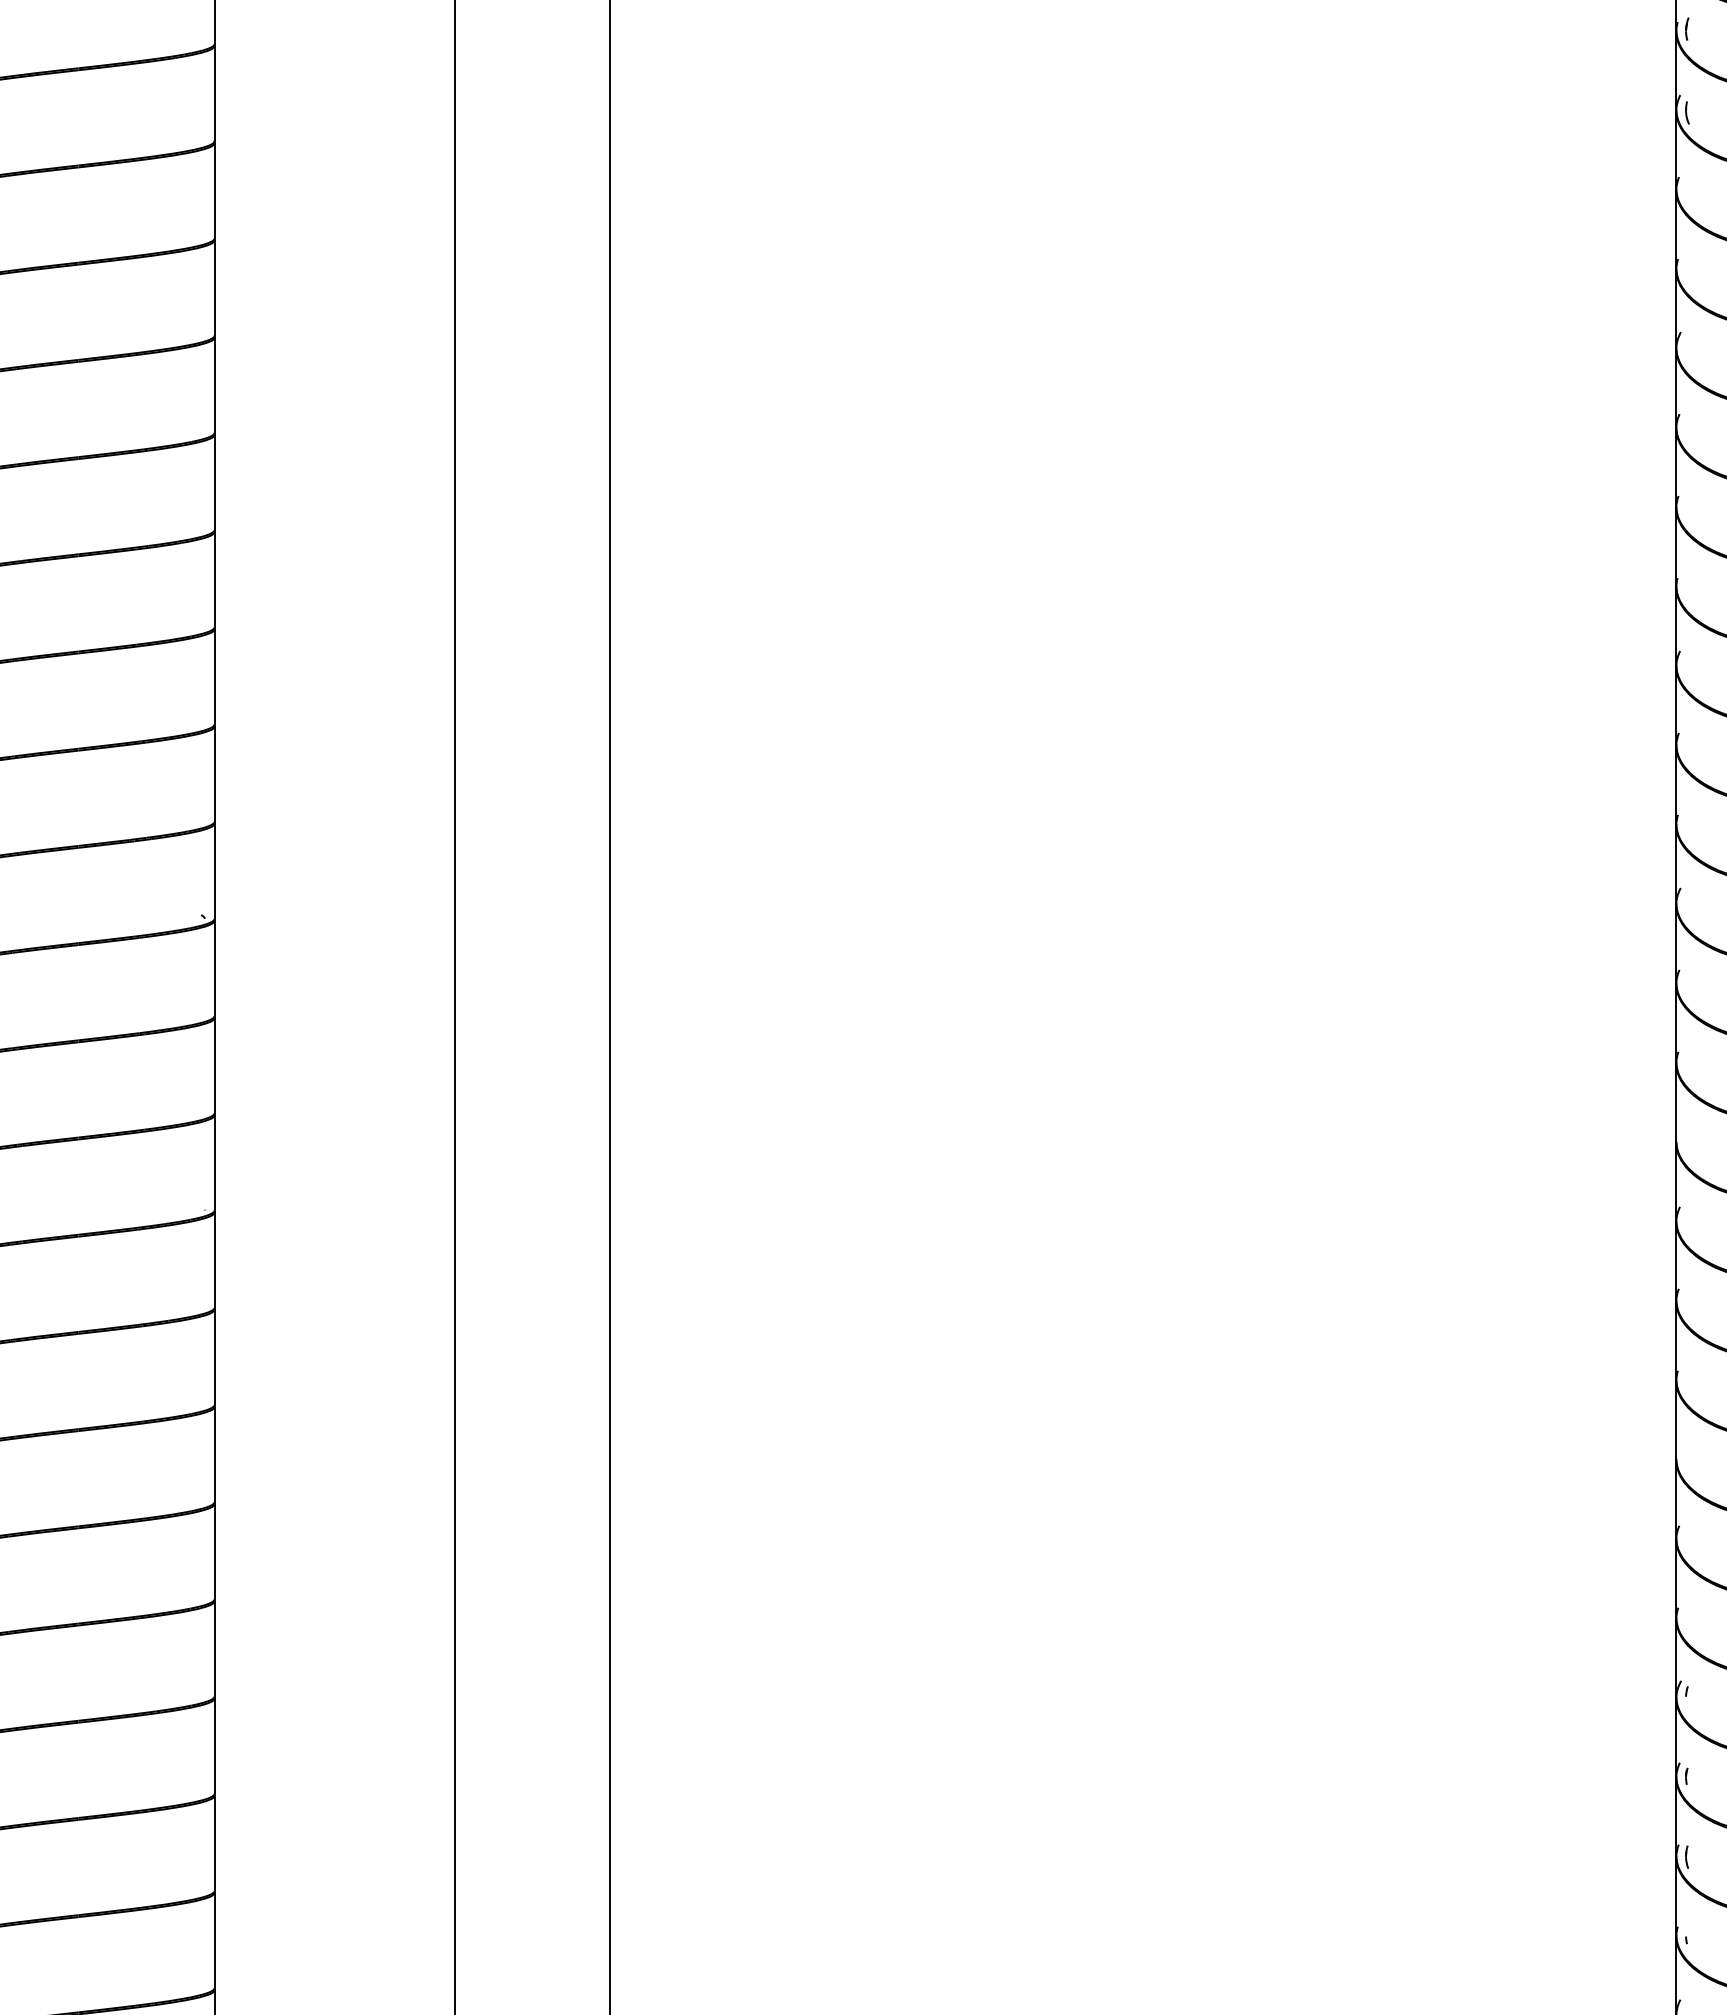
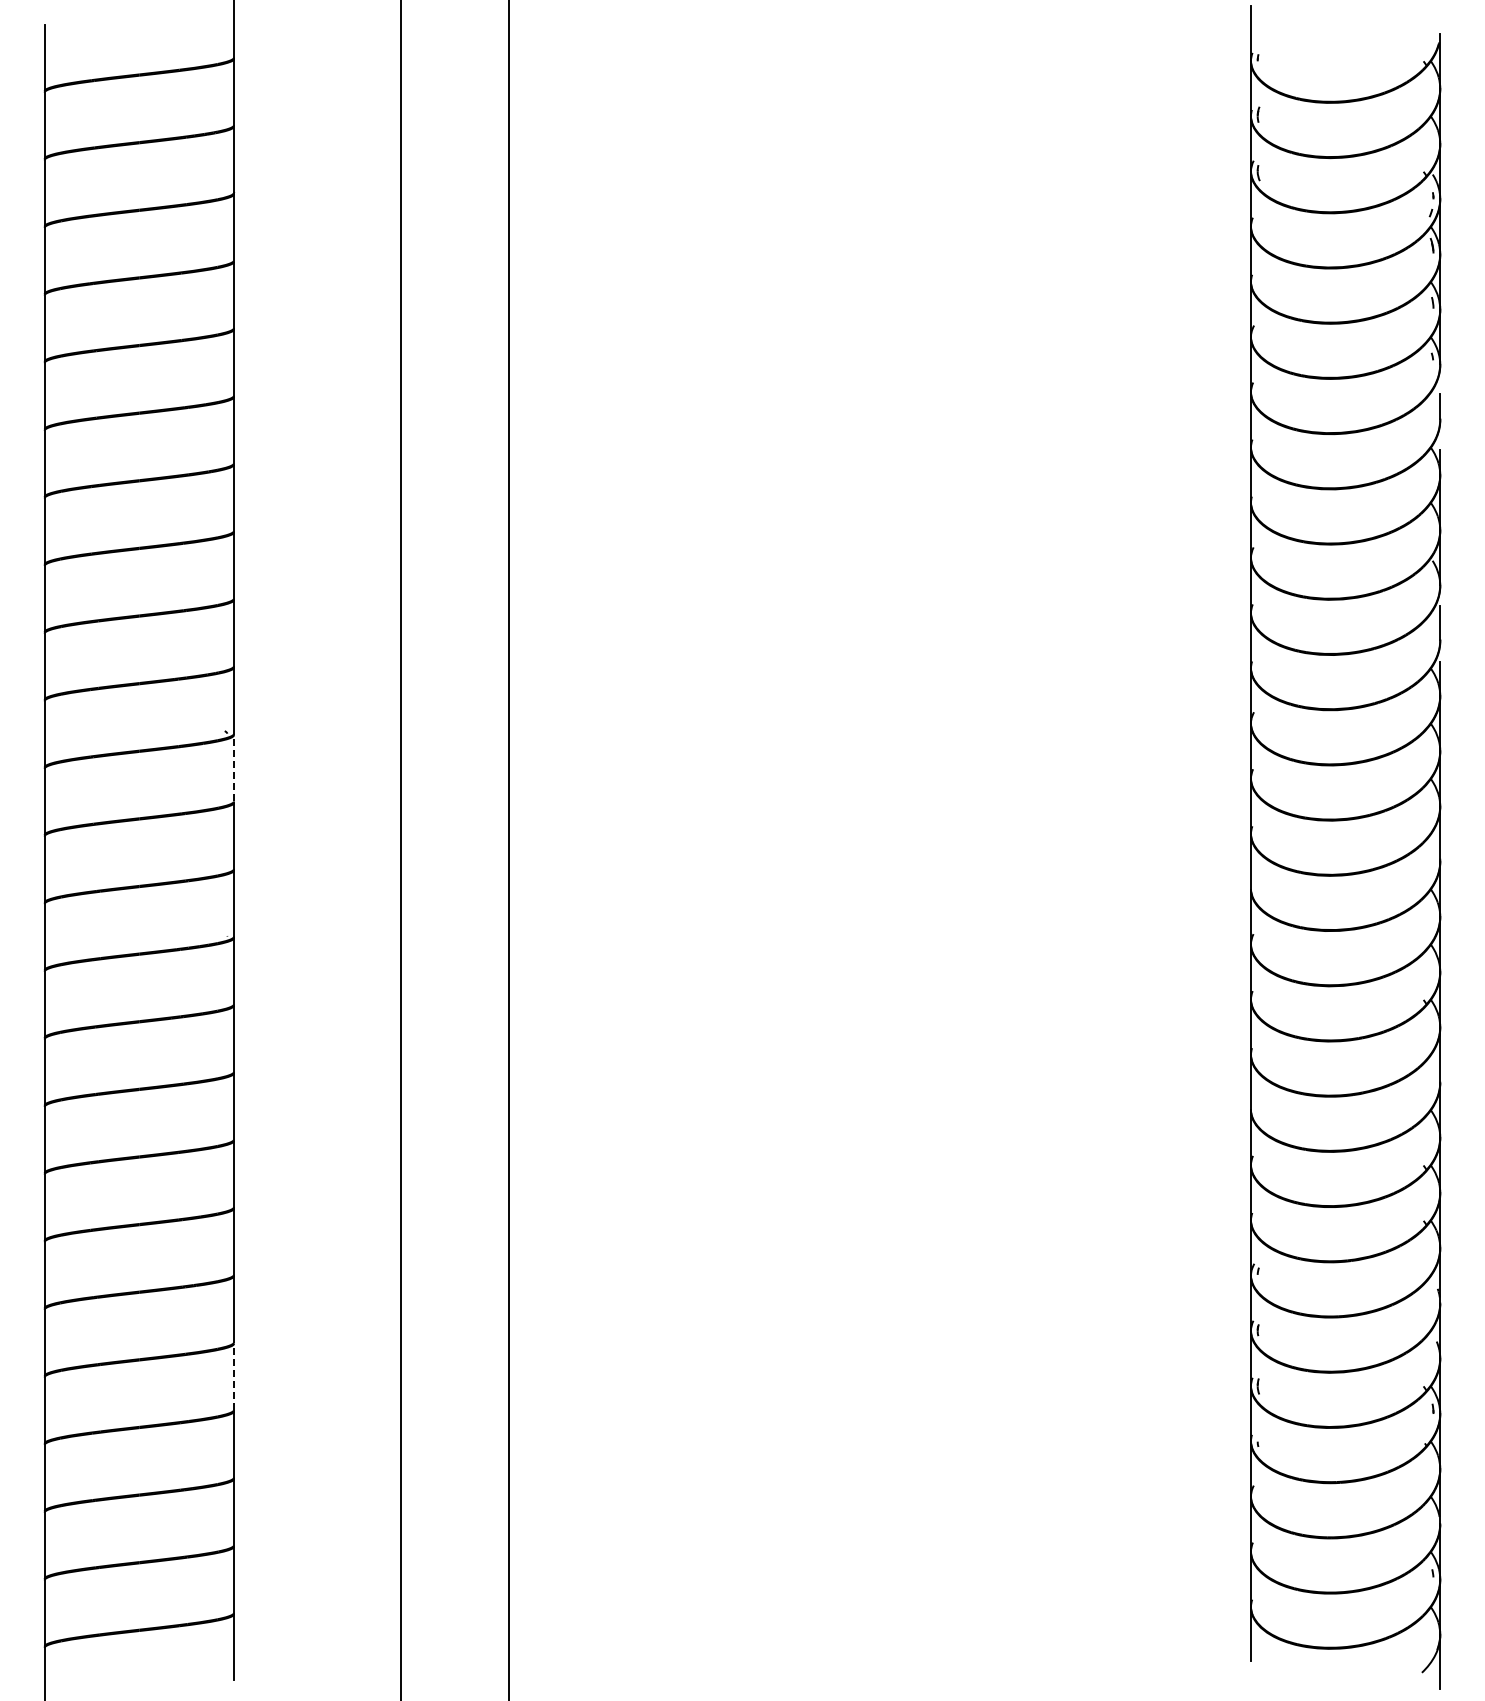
line: (215, 967) -> (234, 767), solid -> dashed
line: (215, 1842) -> (234, 1376), solid -> dashed

